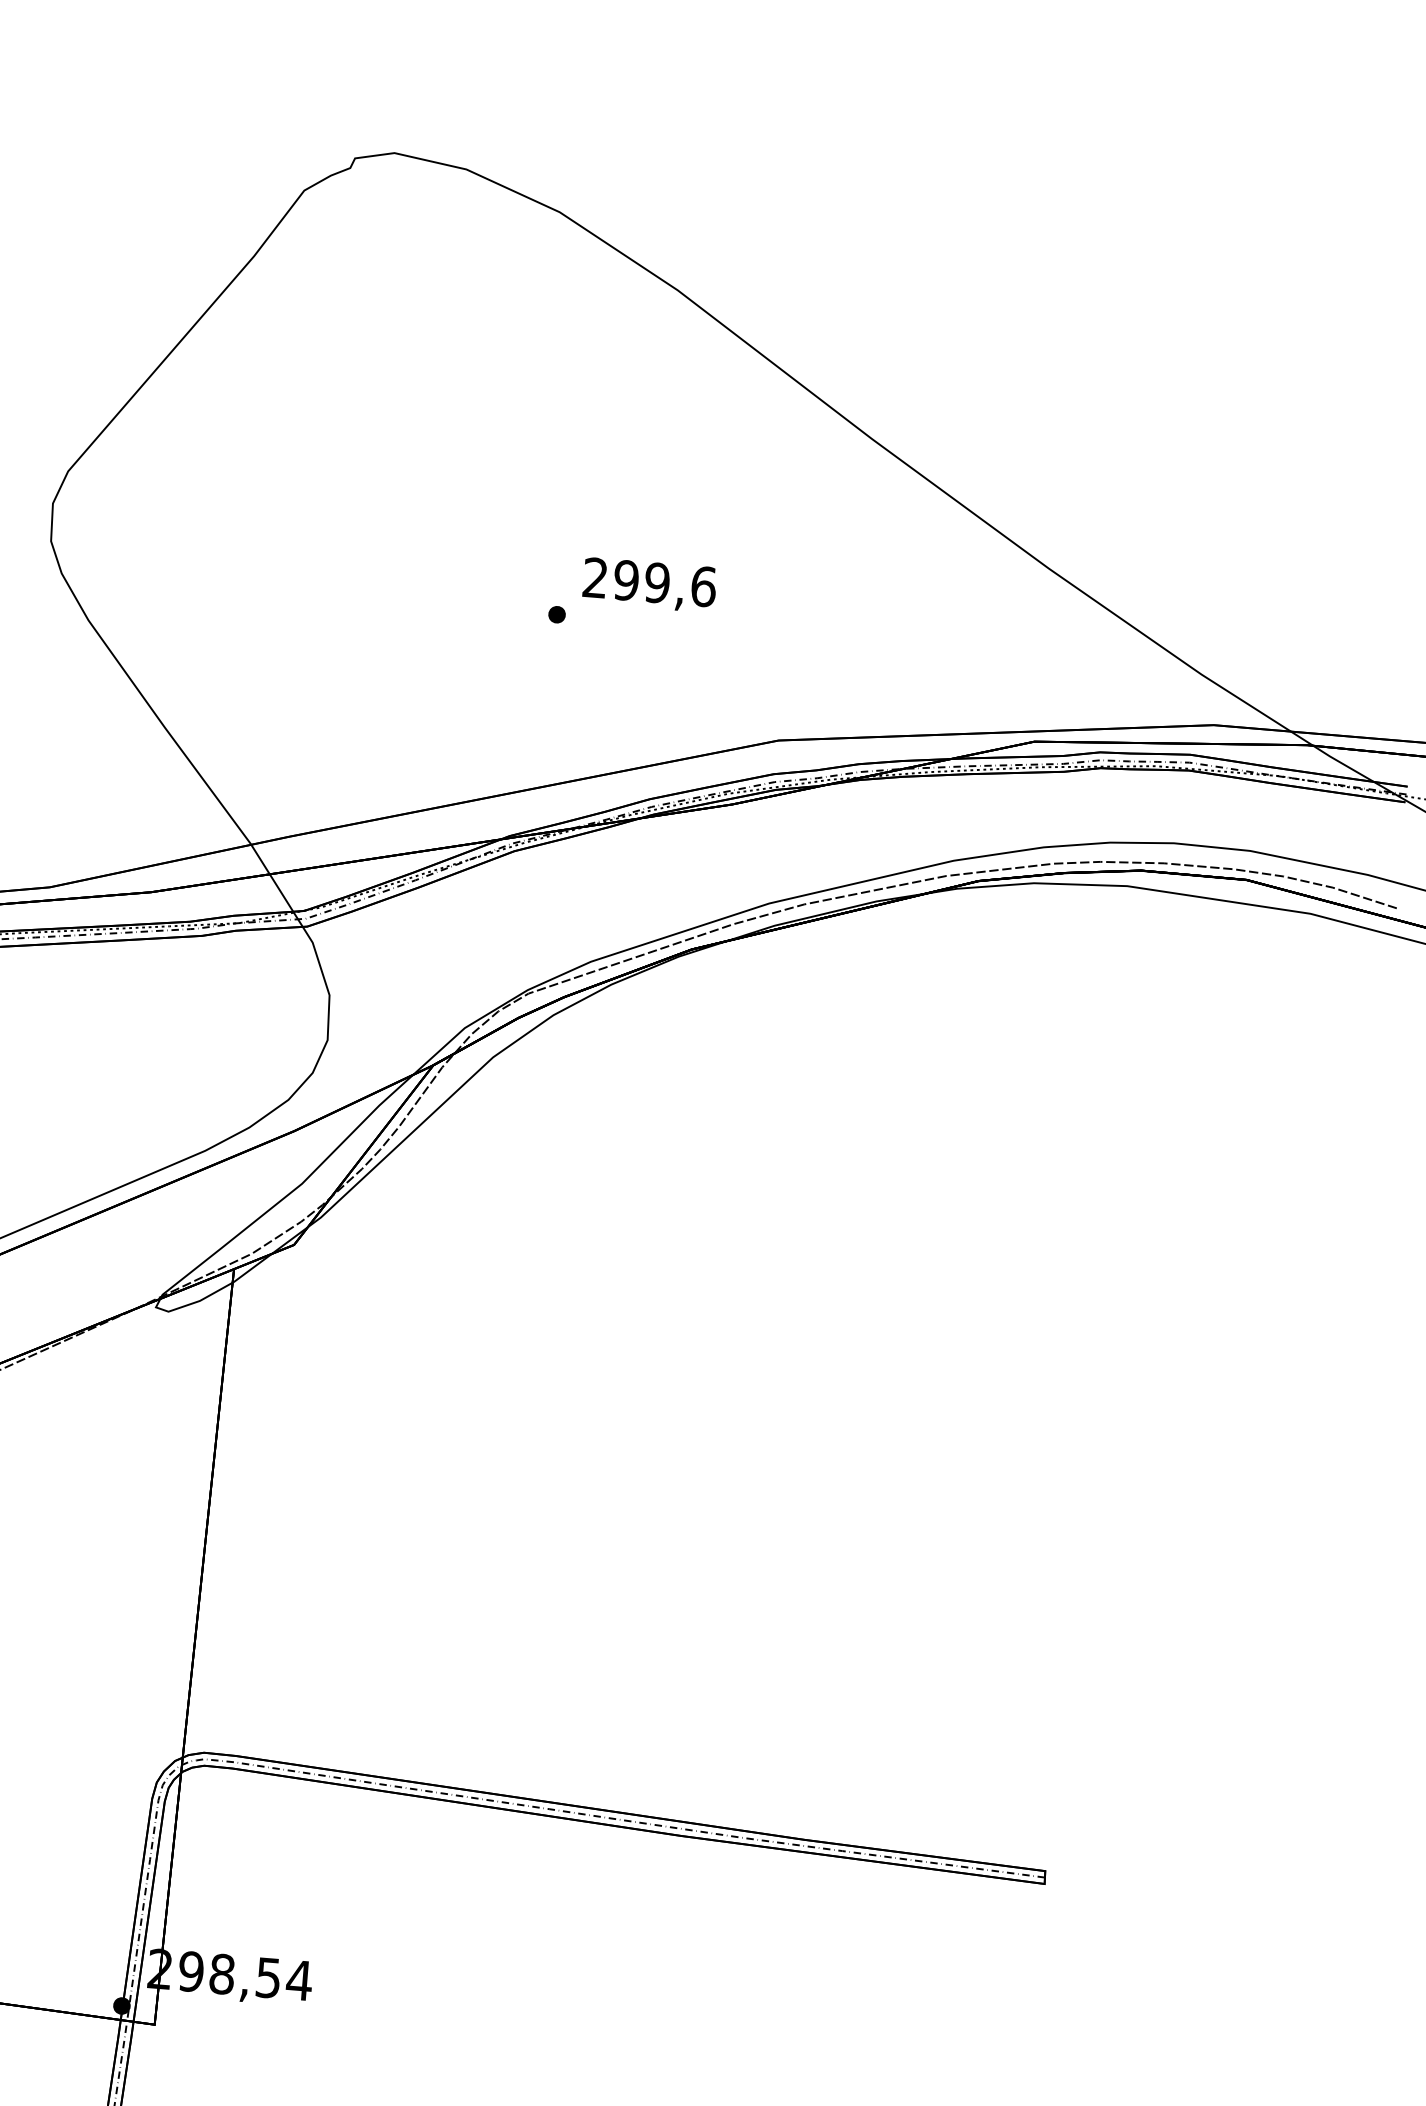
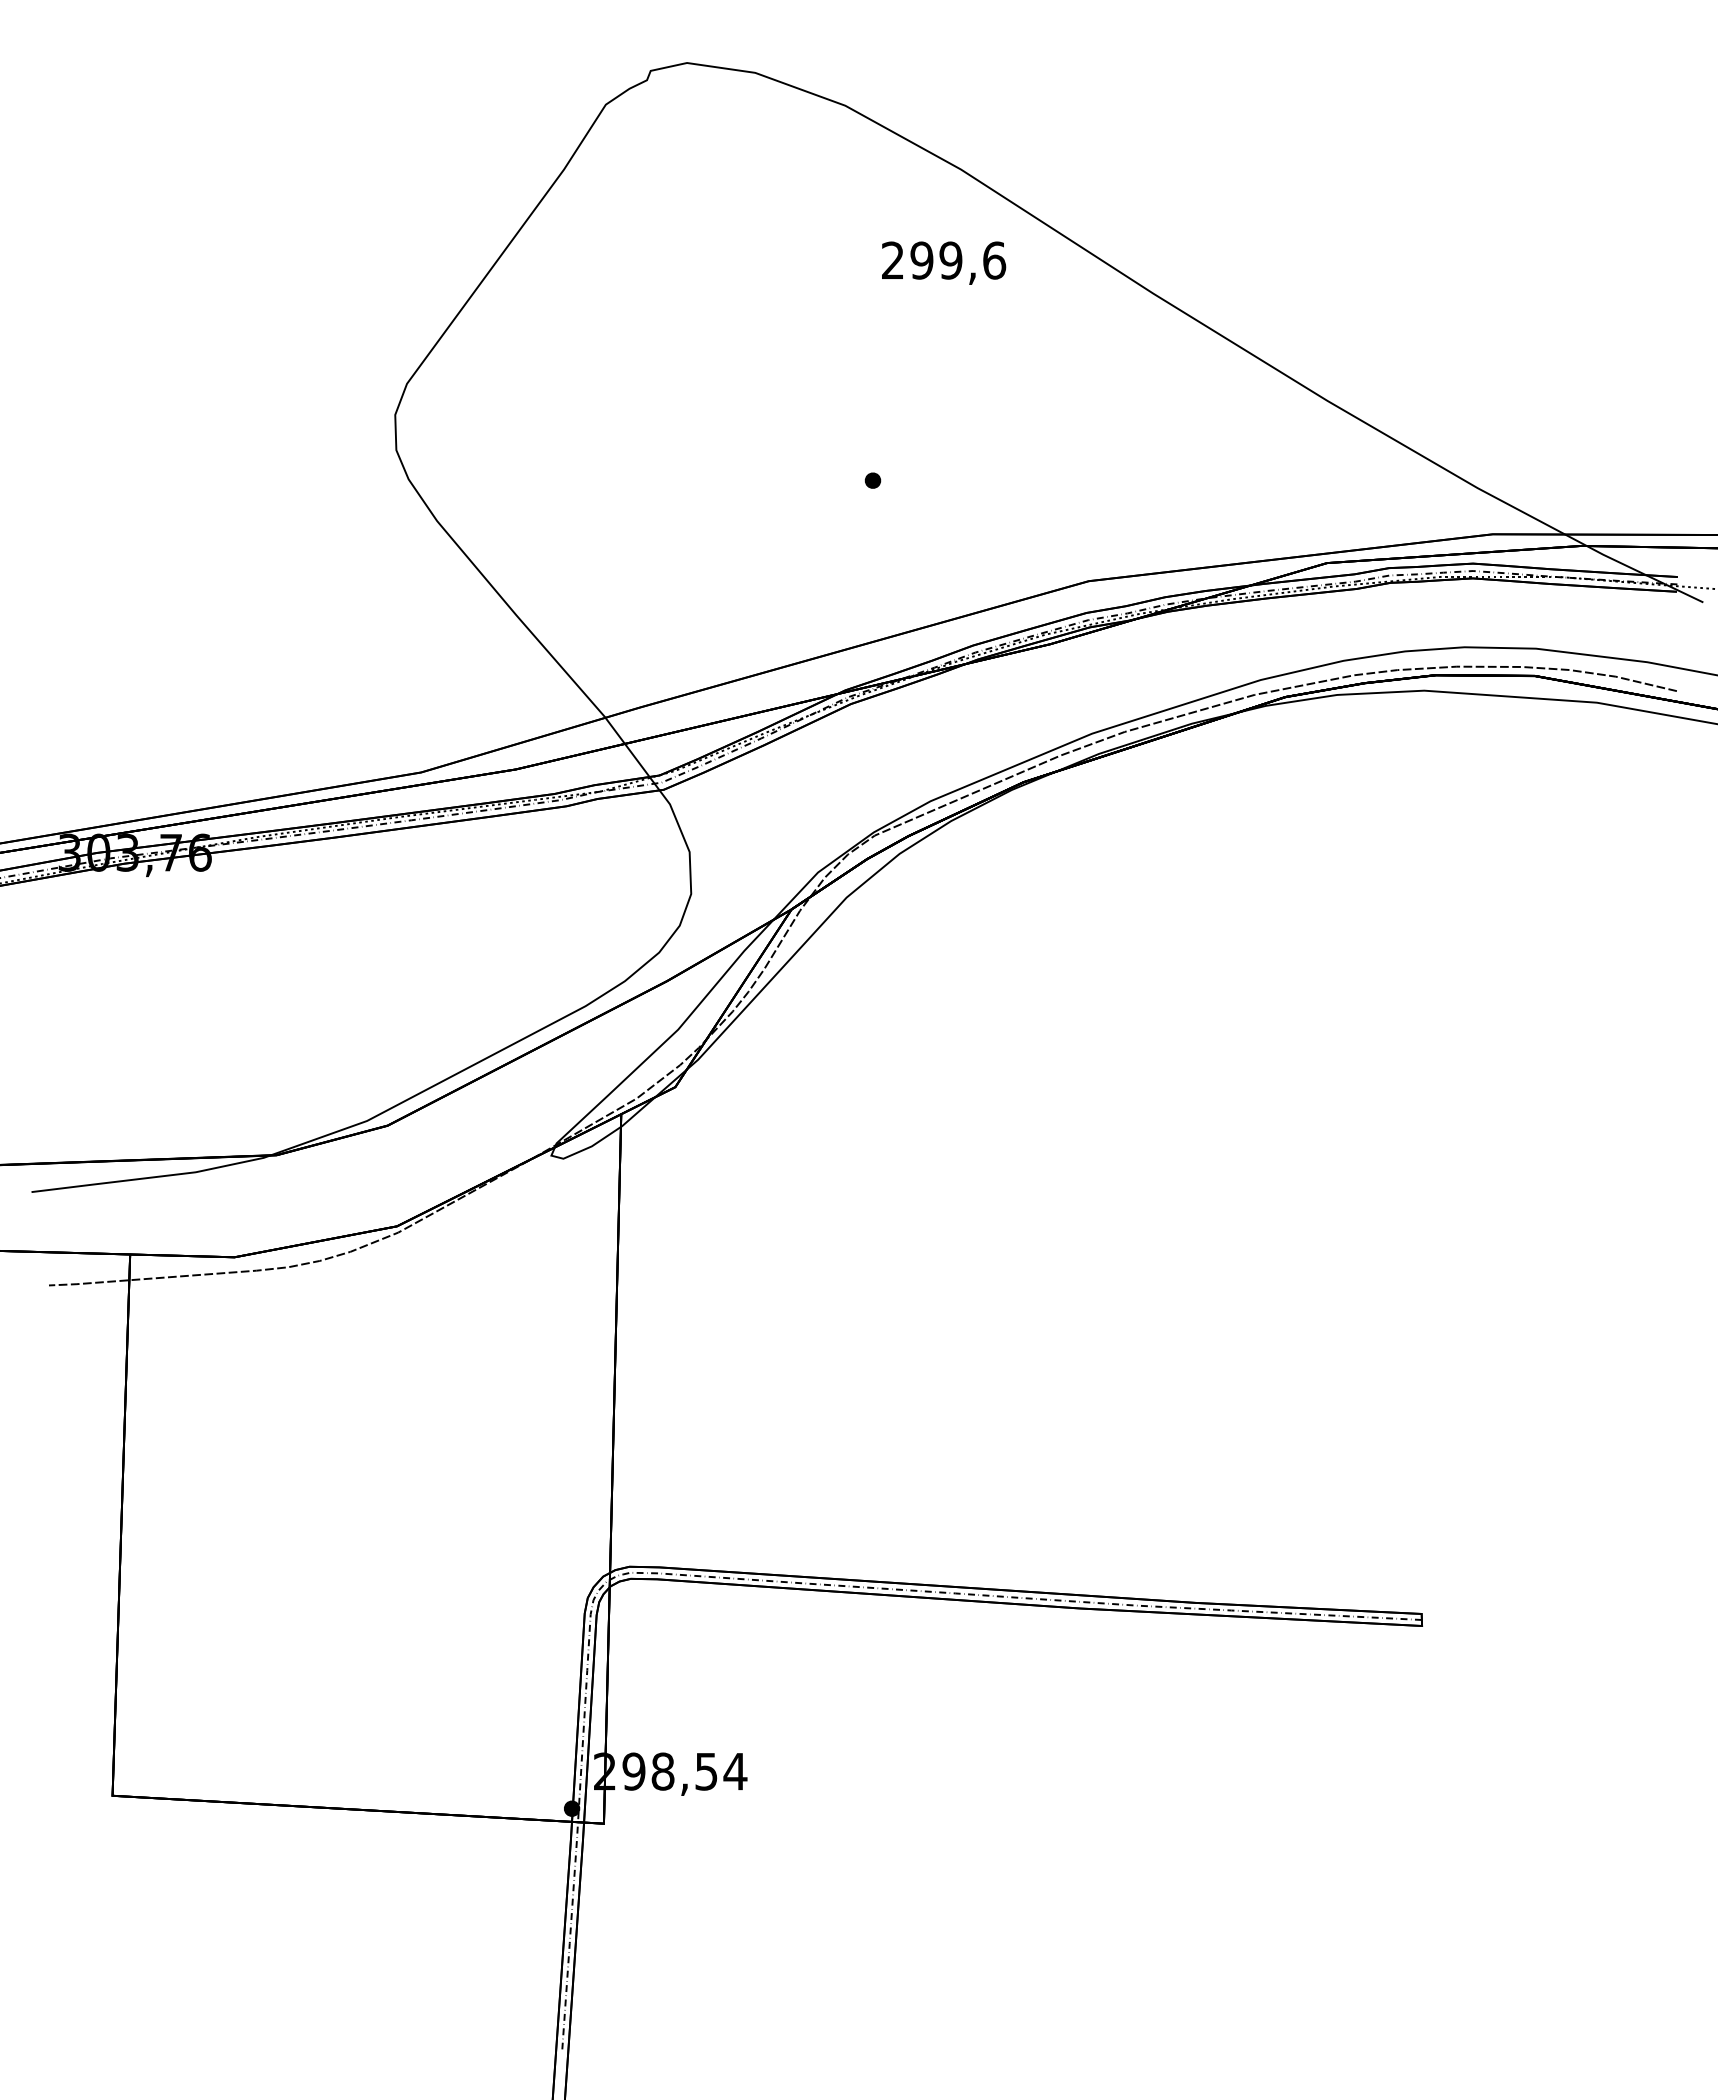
text: (650, 584) -> (944, 262), moved

